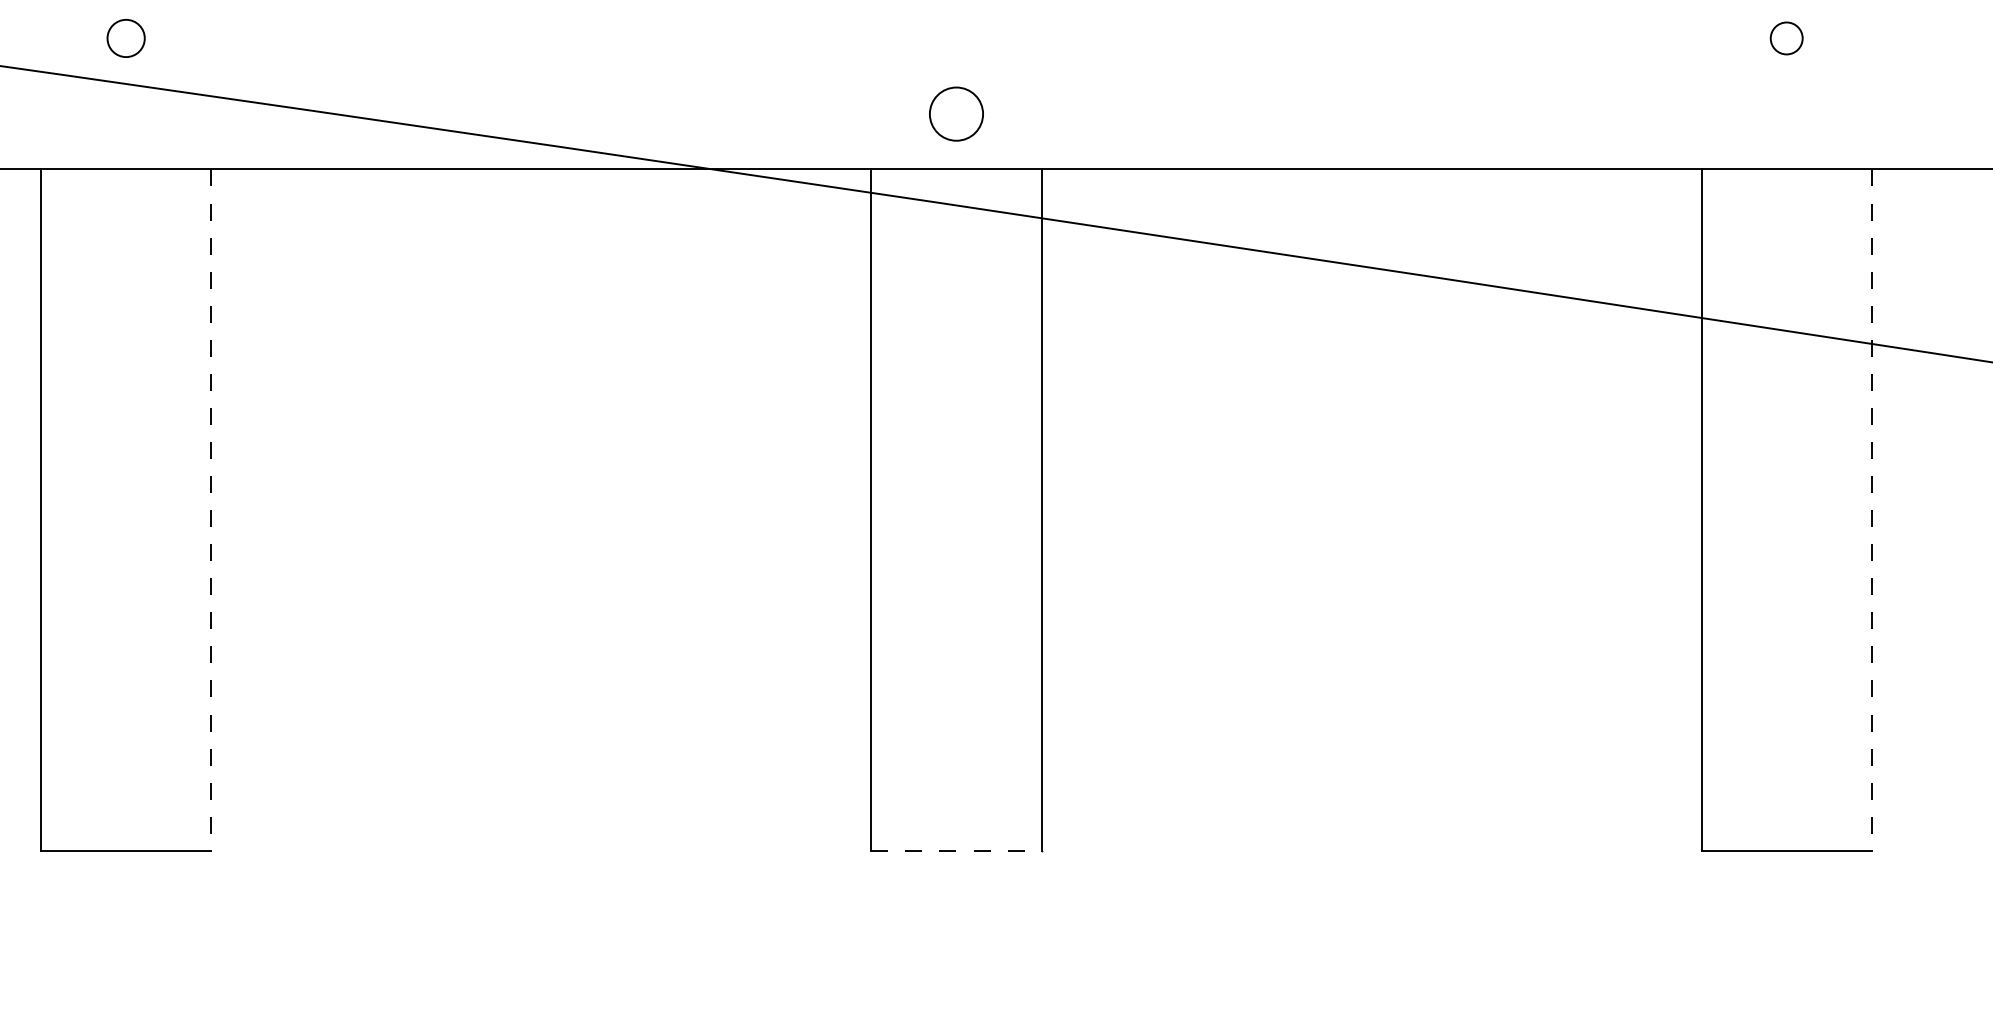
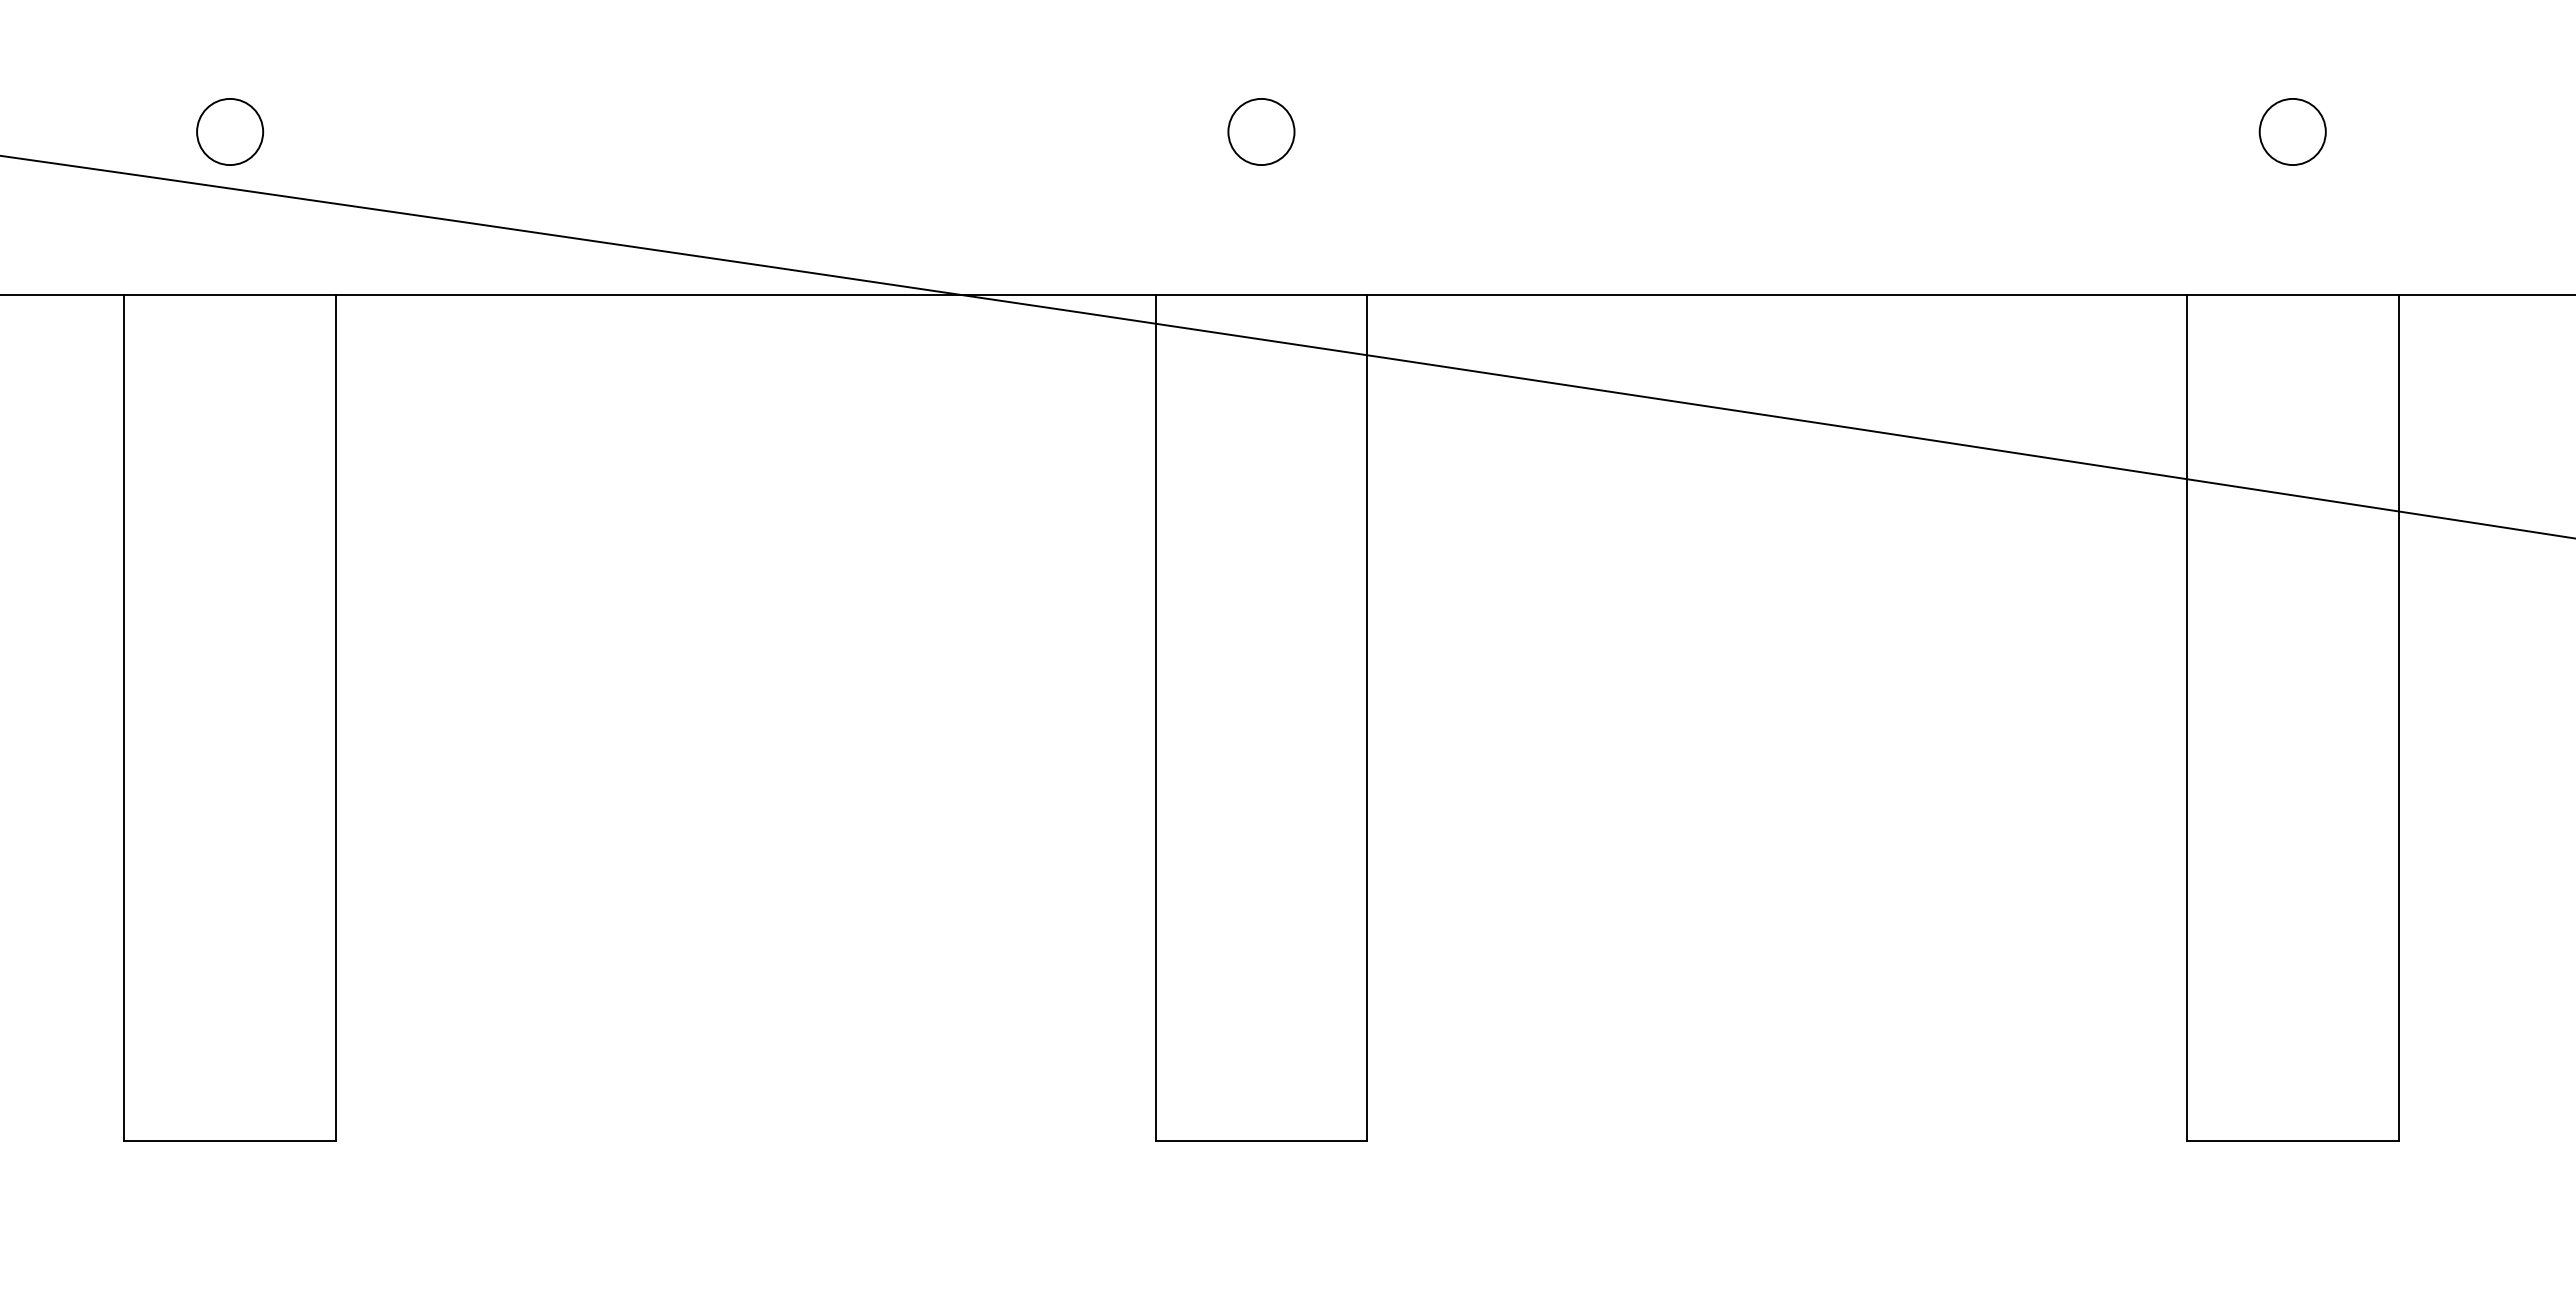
circle: (126, 38) -> (230, 131), size x1.43
circle: (1786, 38) -> (2292, 131), size x1.67
circle: (956, 113) -> (1261, 131), moved
line: (210, 510) -> (335, 718), dashed -> solid
line: (1871, 510) -> (2398, 718), dashed -> solid
line: (956, 850) -> (1261, 1140), dashed -> solid

